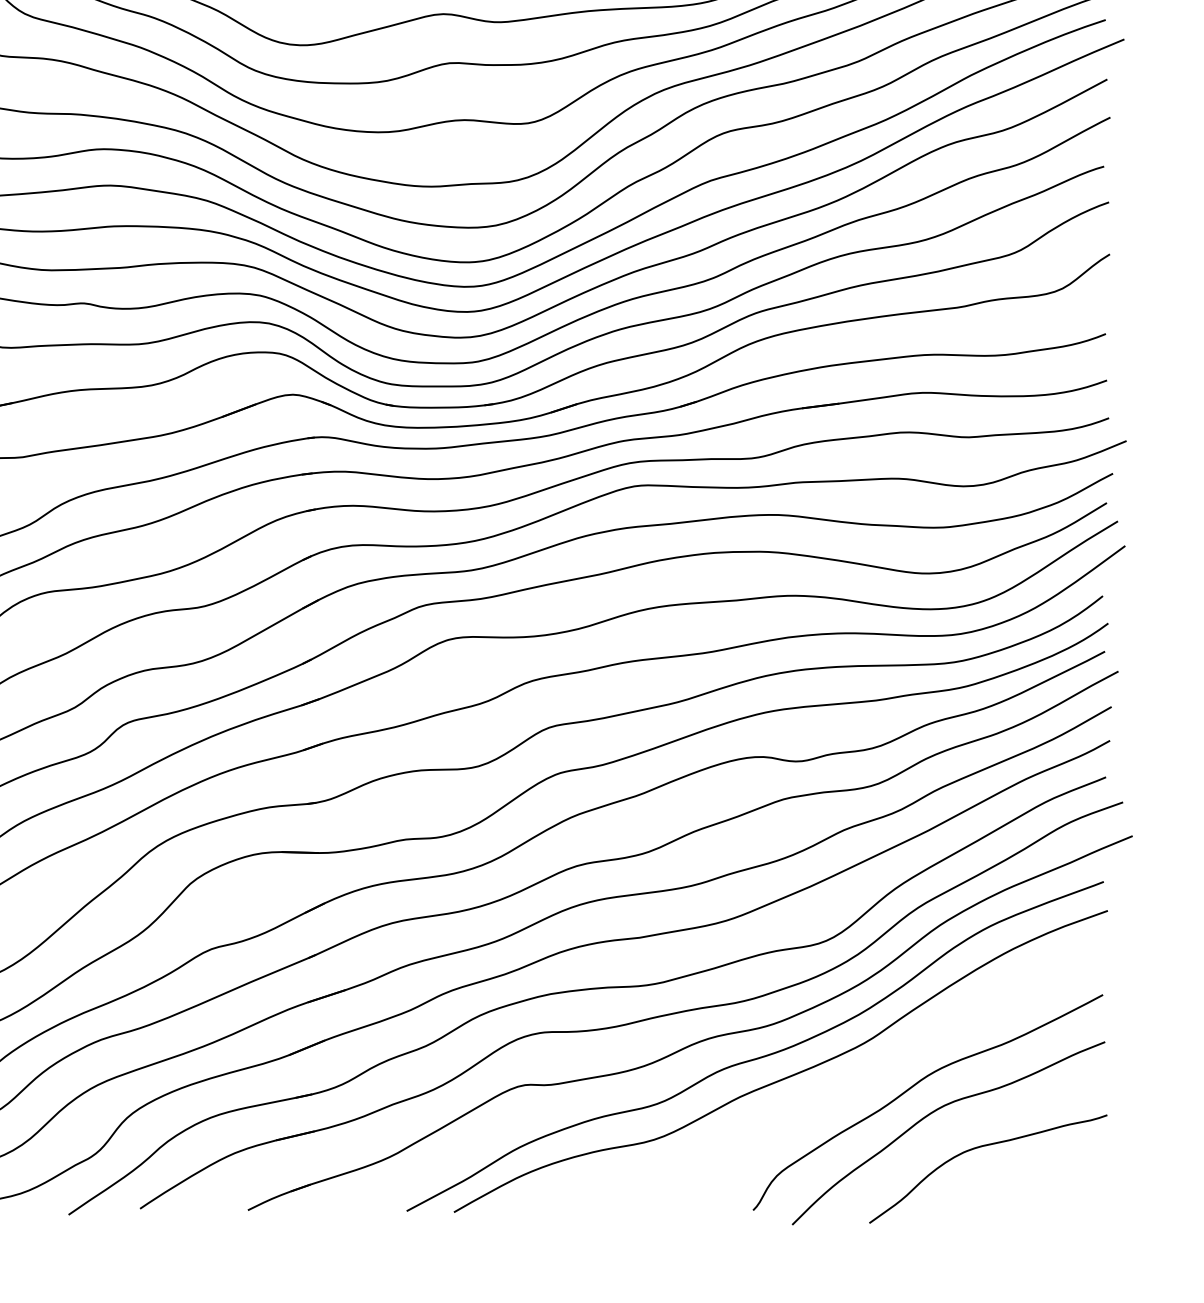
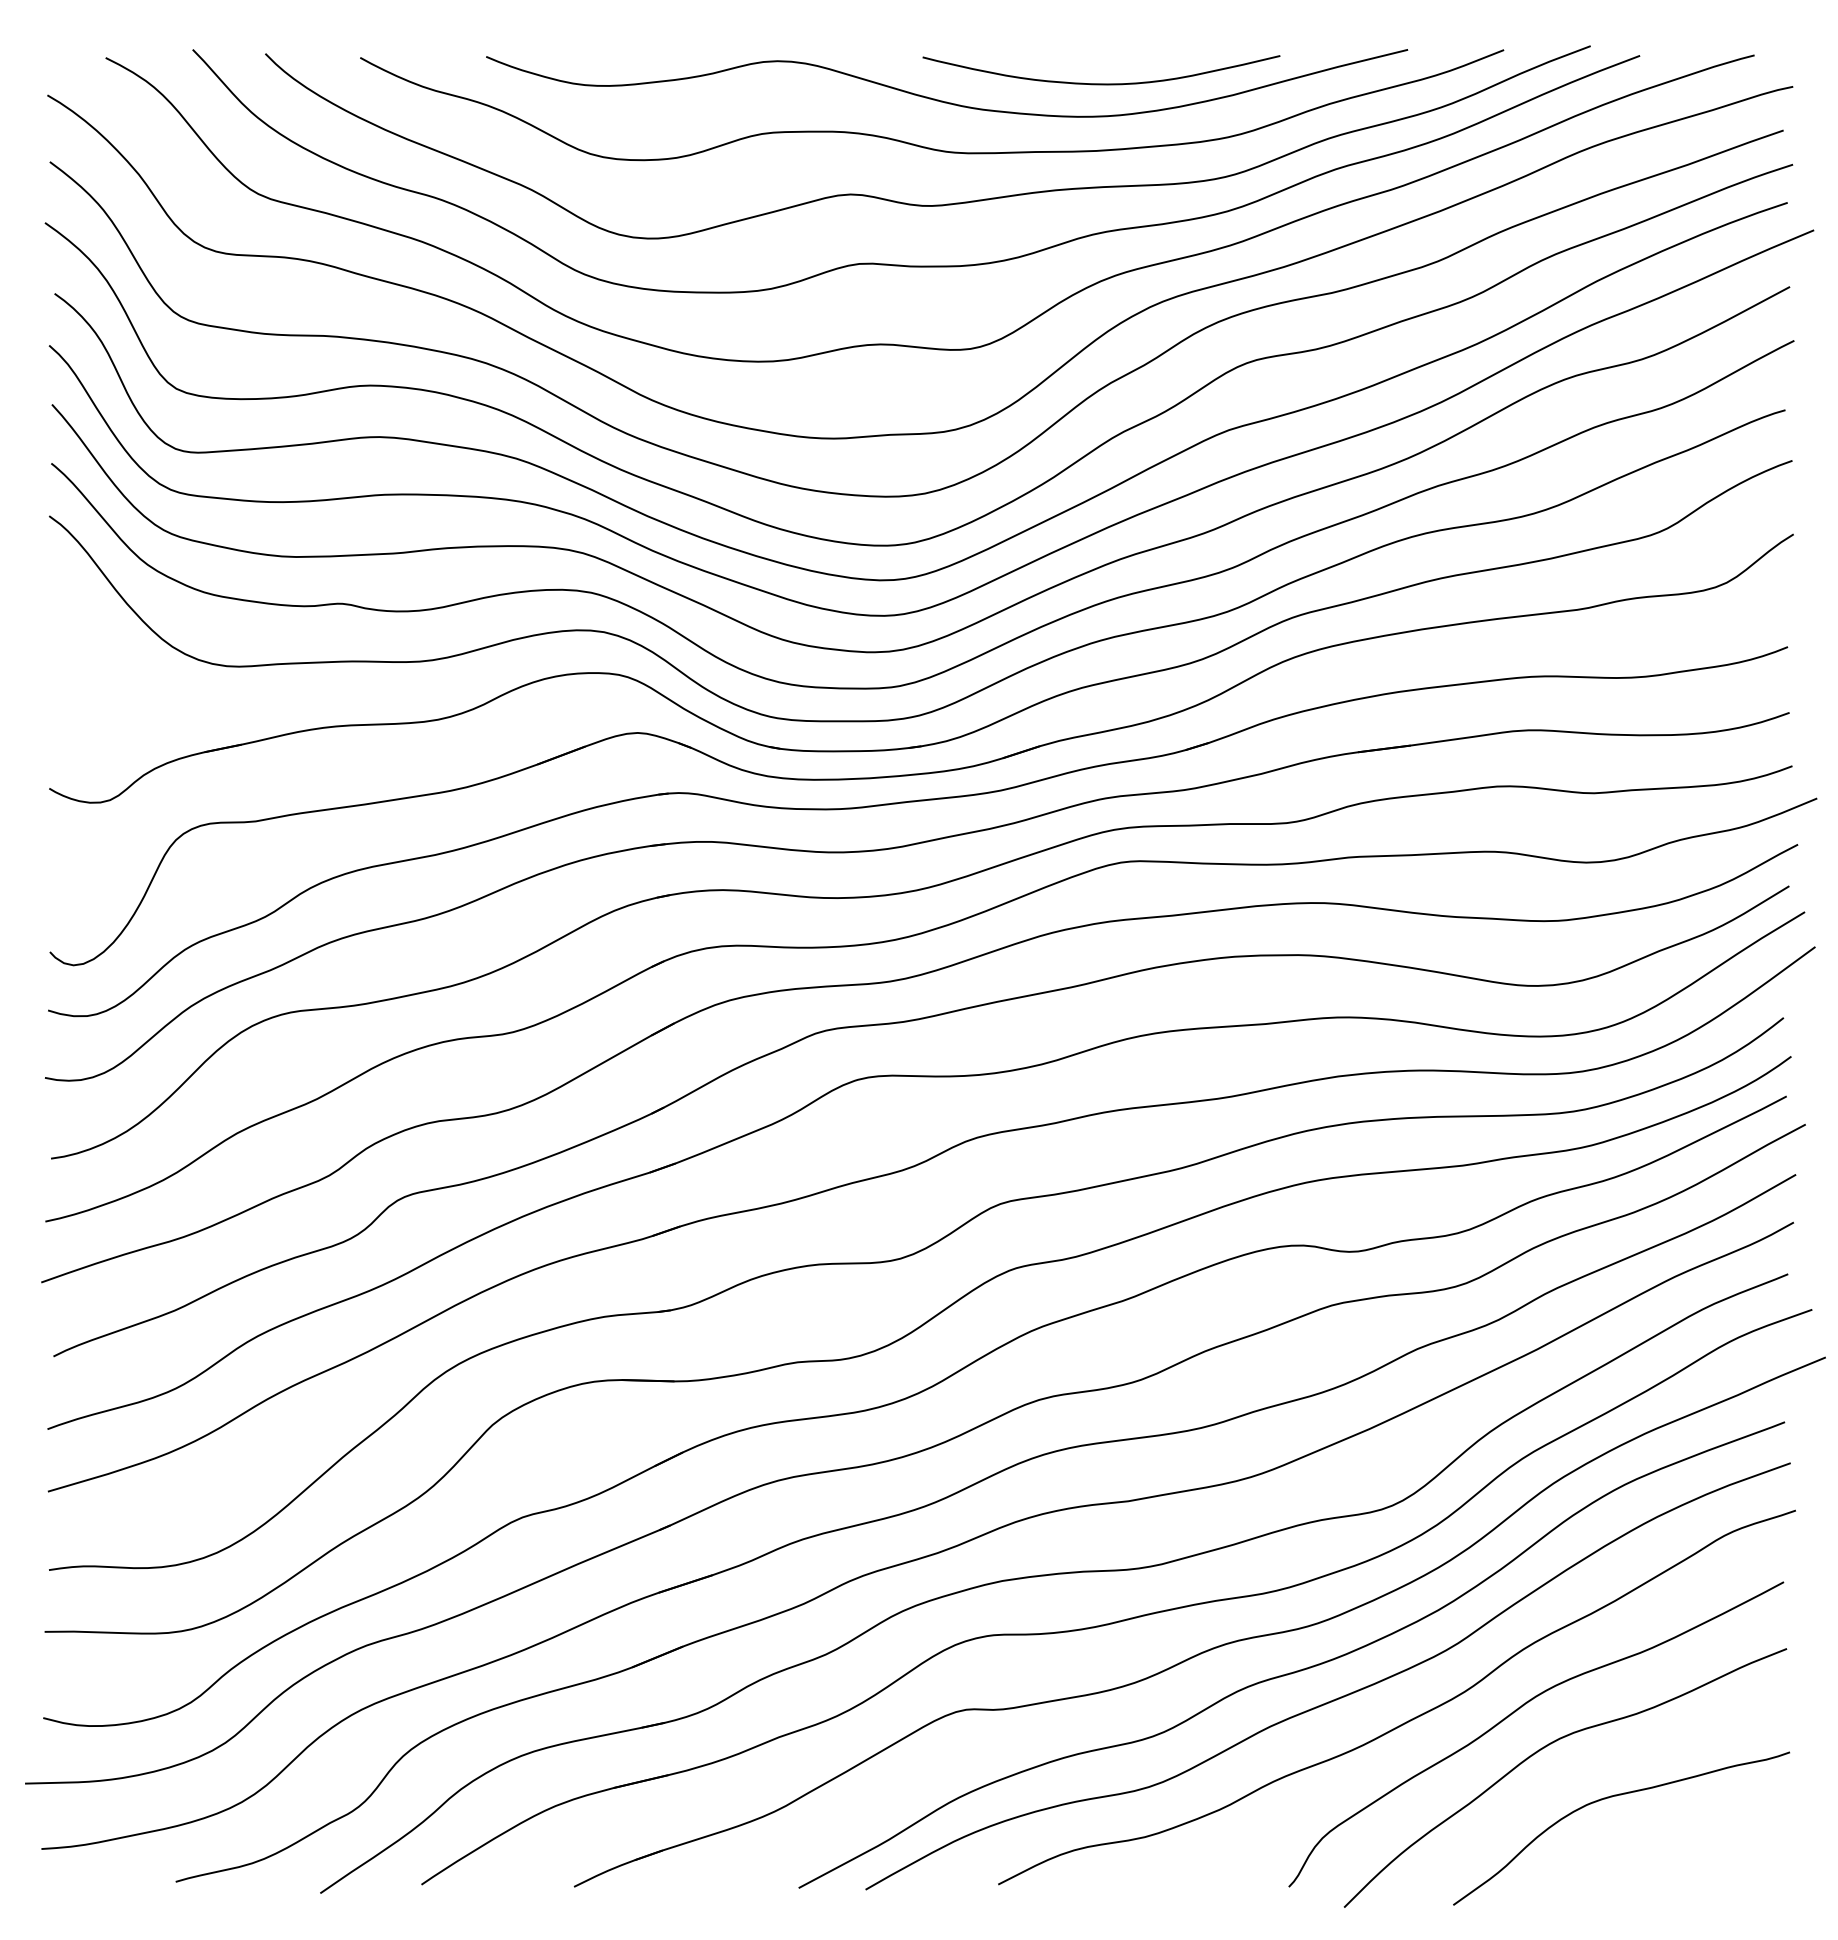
curve: (837, 1092) -> (1408, 1720), added

